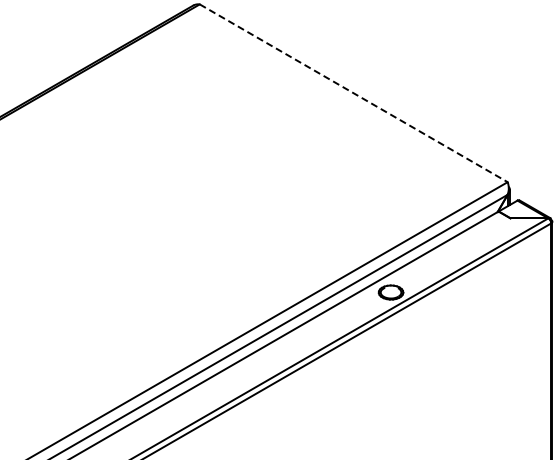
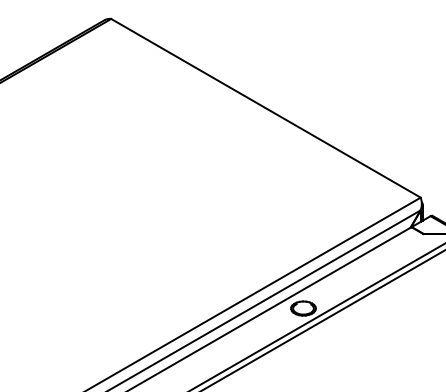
line: (353, 93) -> (265, 108), dashed -> solid

